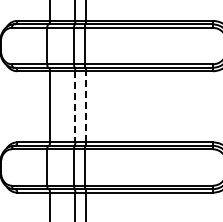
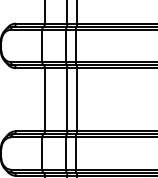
line: (75, 106) -> (67, 99), dashed -> solid
line: (86, 106) -> (77, 99), dashed -> solid

